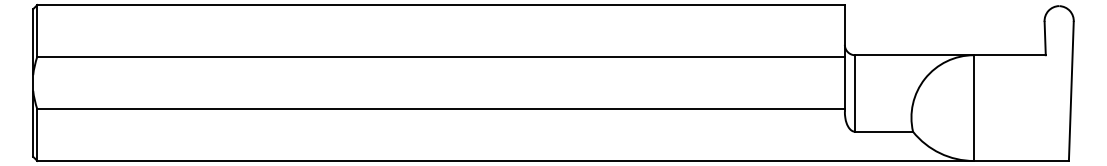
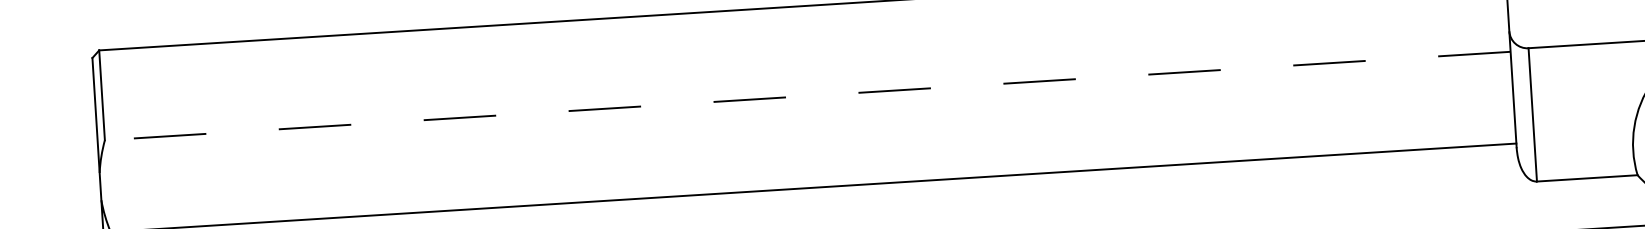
line: (441, 56) -> (808, 95), solid -> dashed

